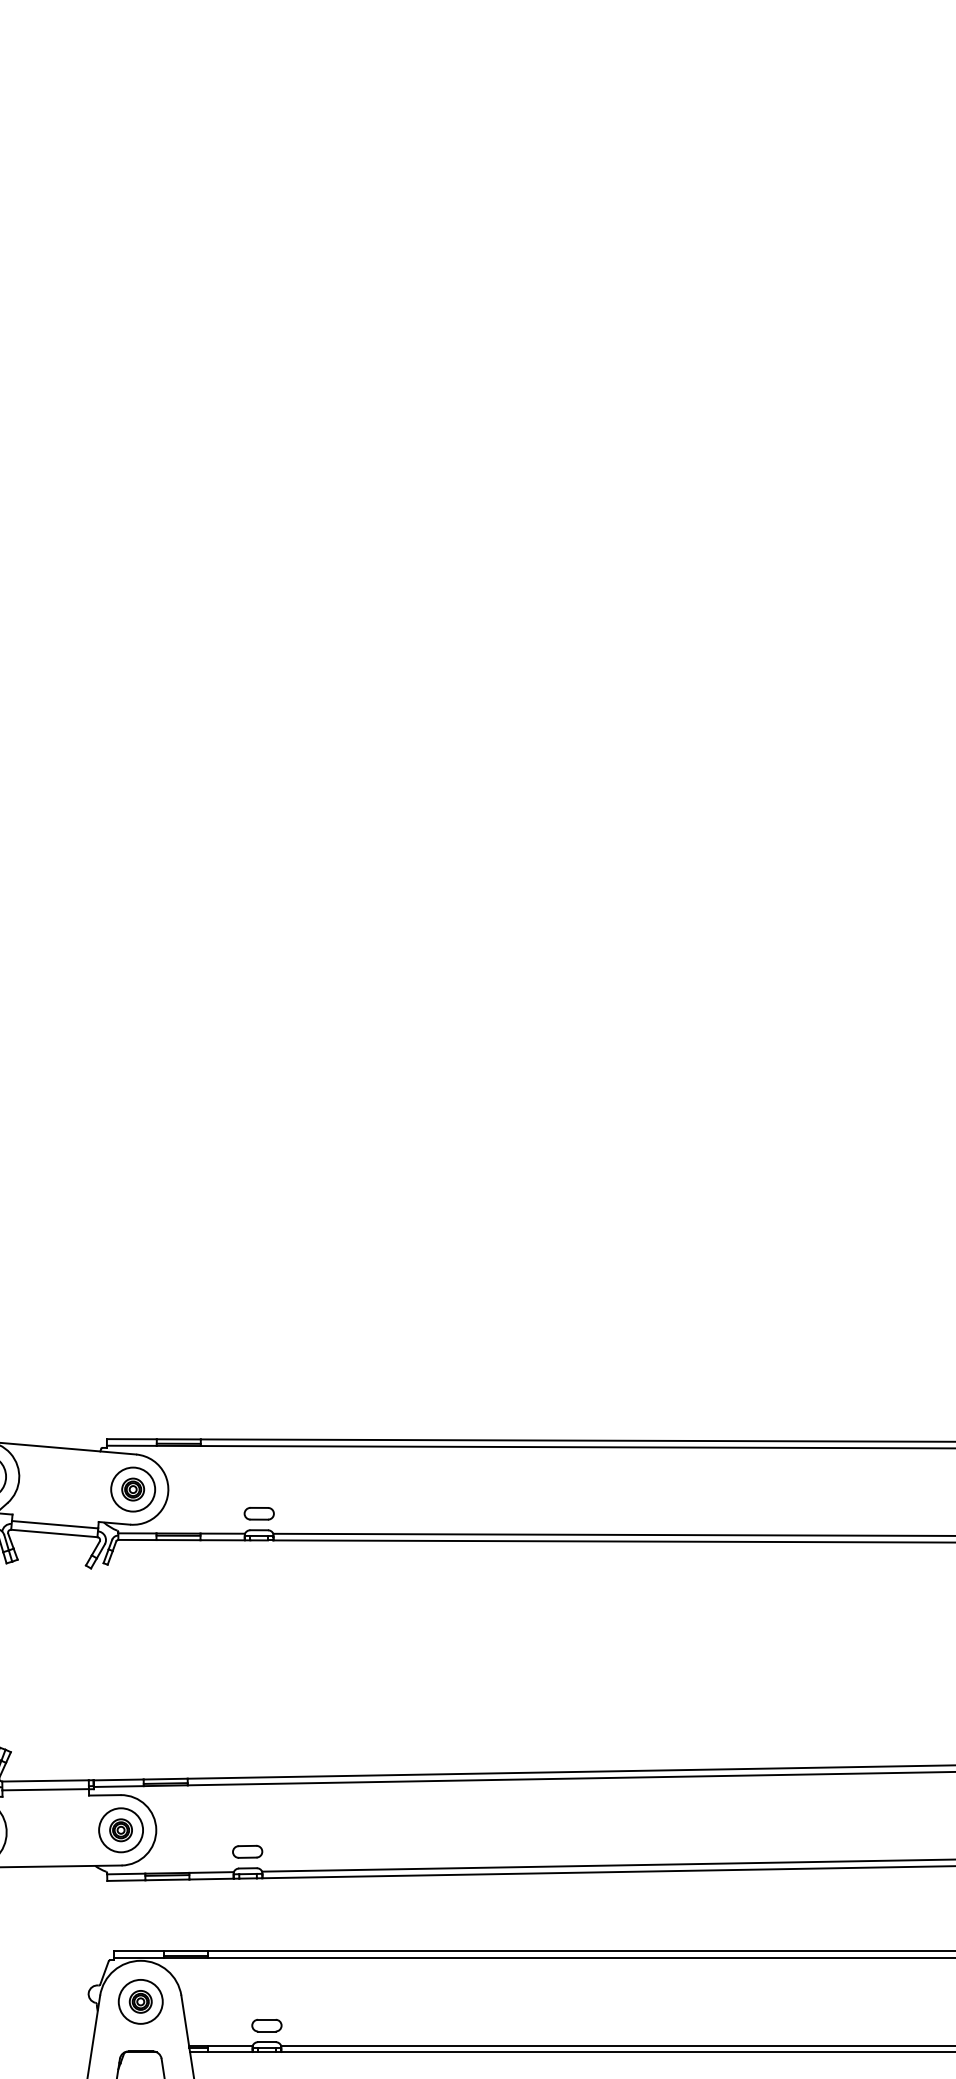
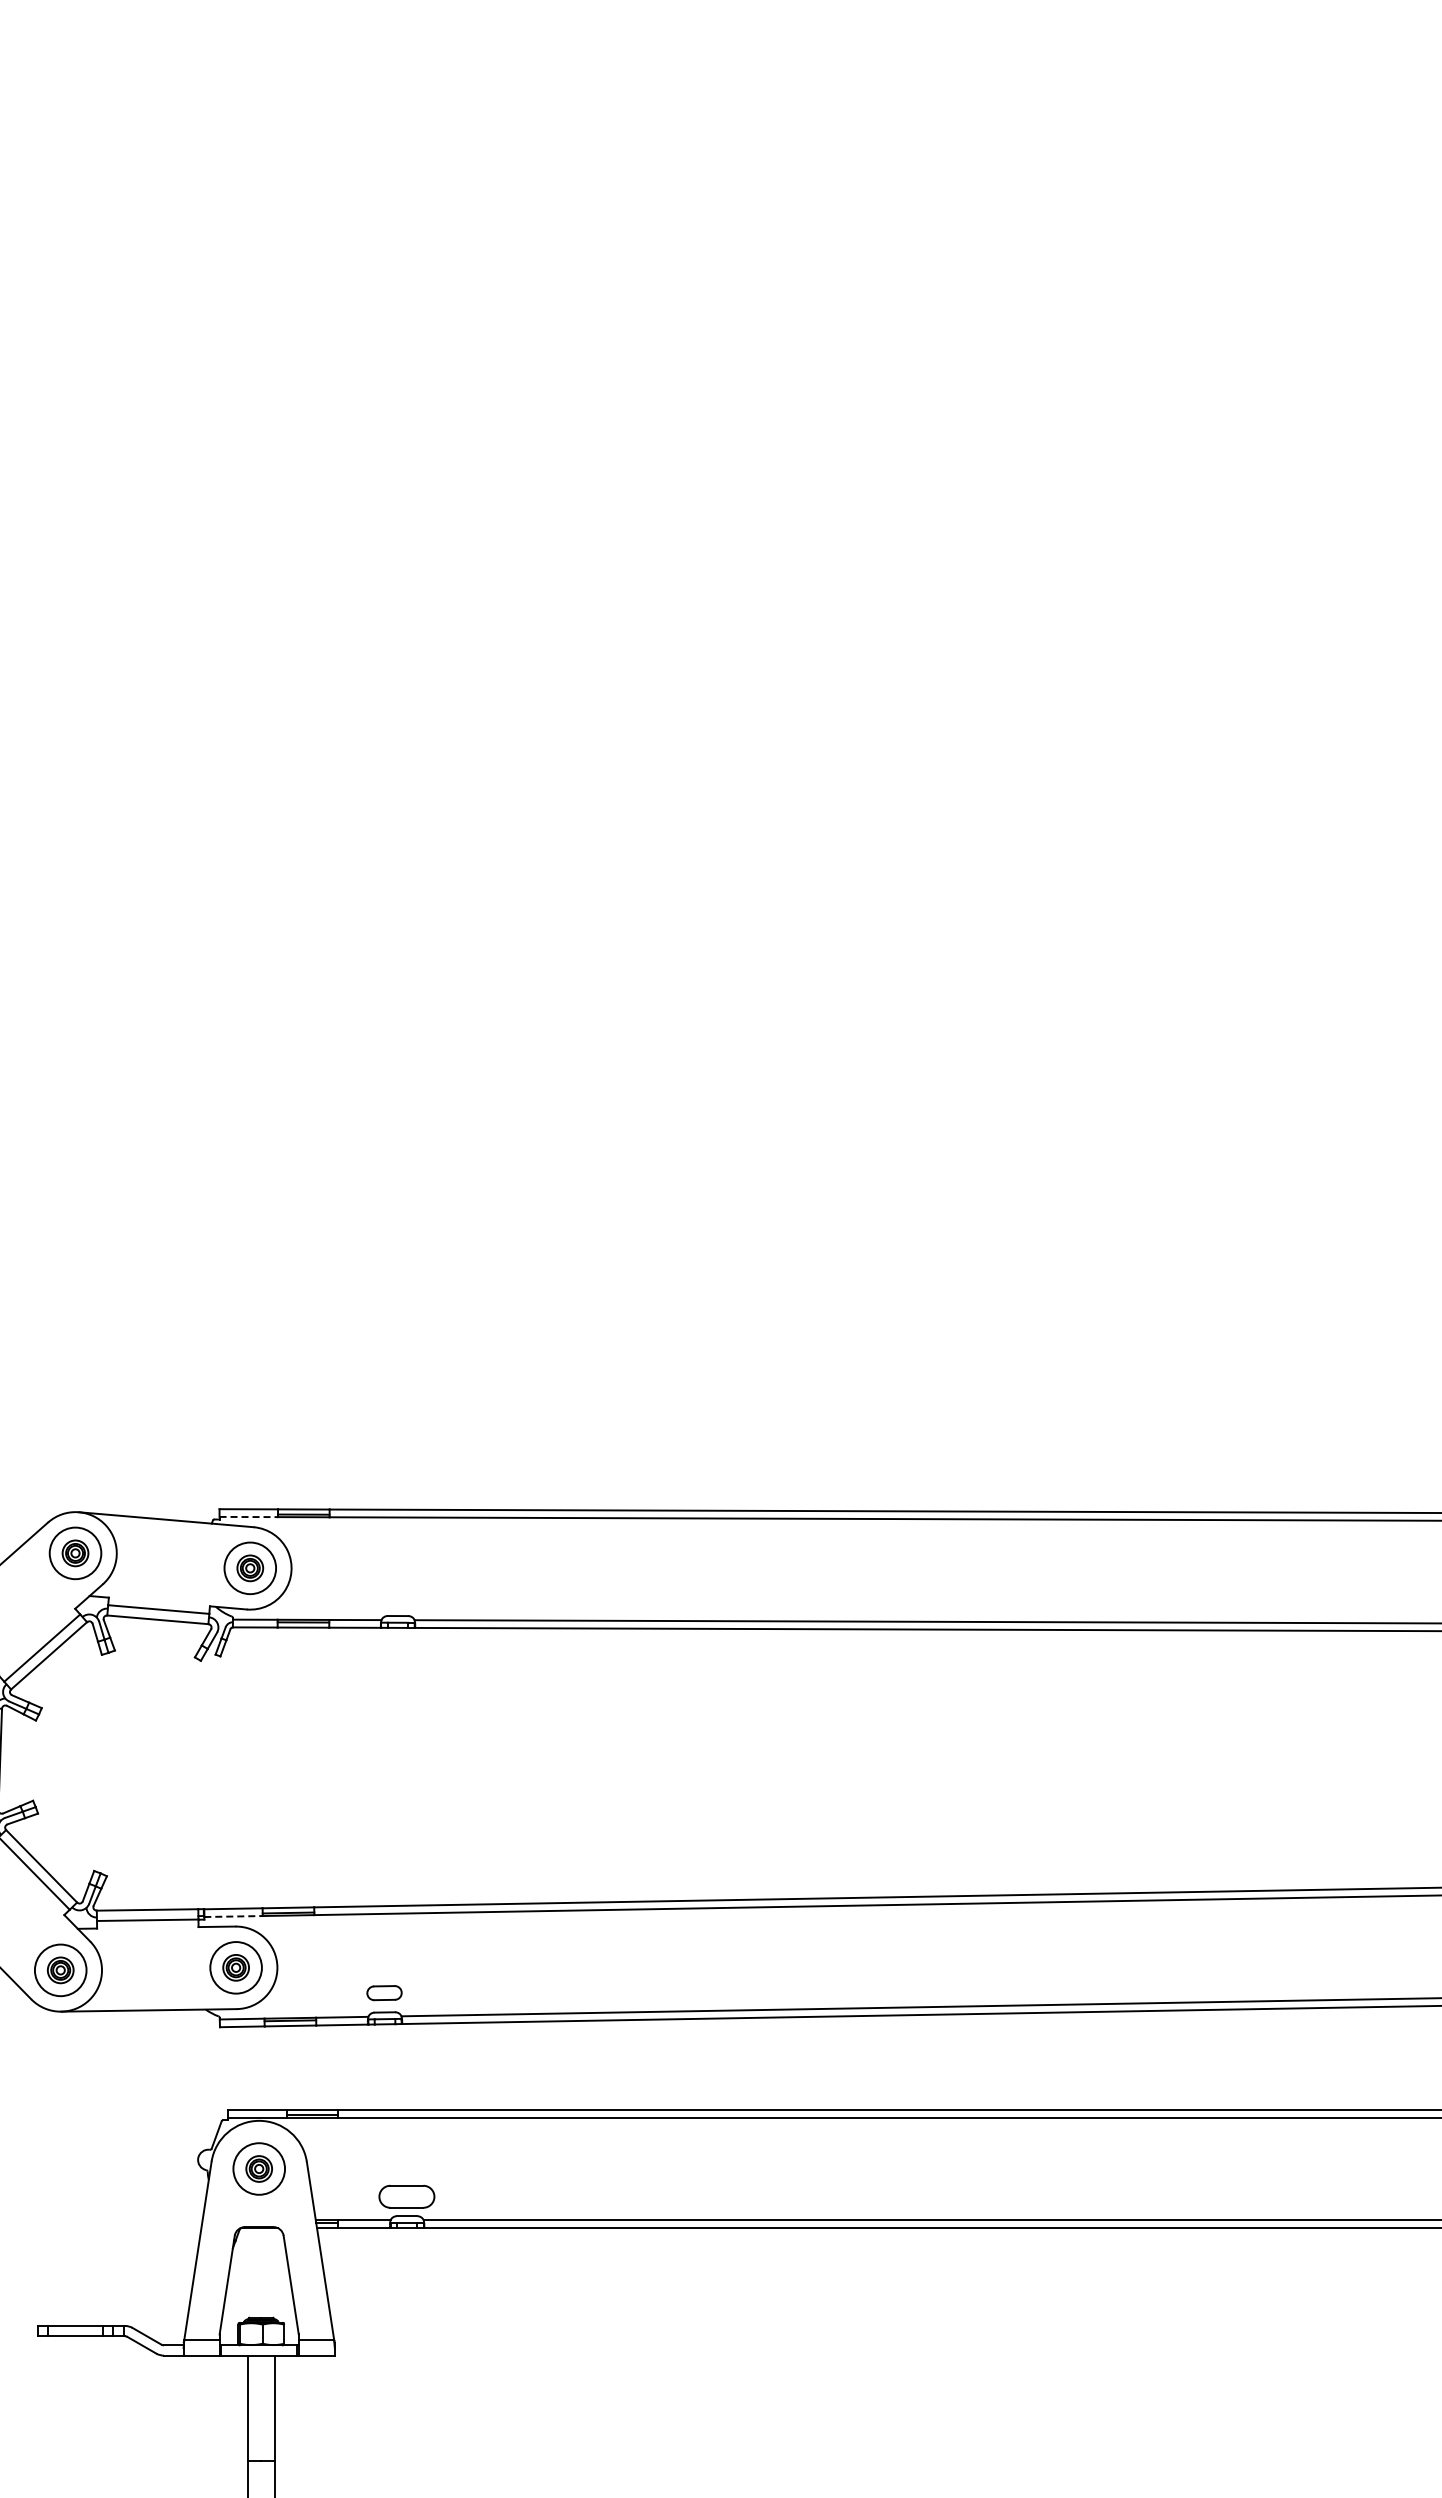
line: (132, 1446) -> (249, 1517), solid -> dashed
part: (259, 1513) -> (398, 1596), removed
line: (119, 1786) -> (234, 1916), solid -> dashed
part: (267, 2025) -> (407, 2196), size x1.6

